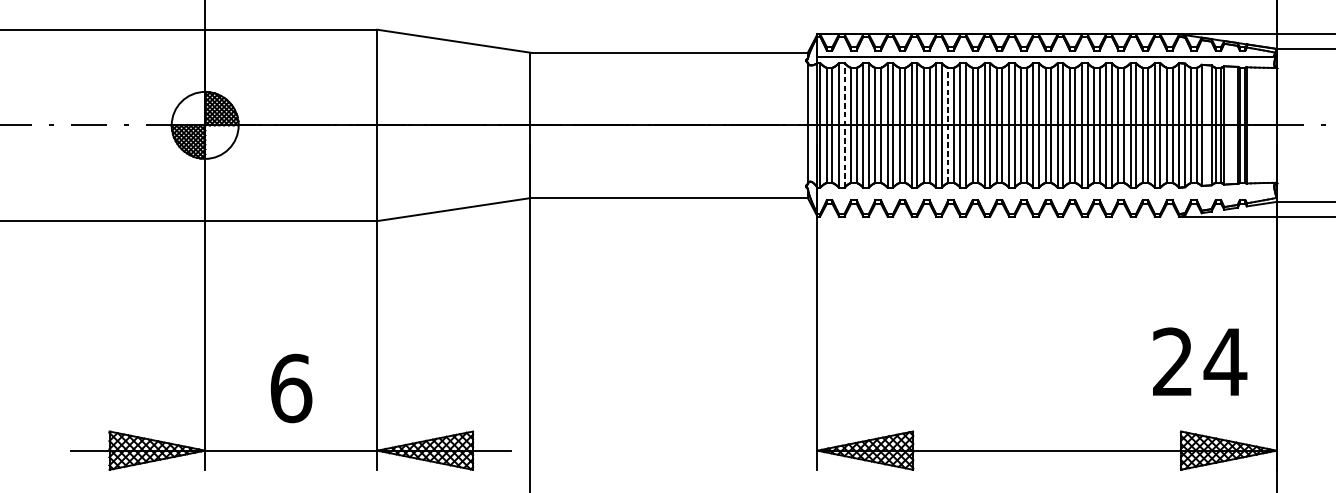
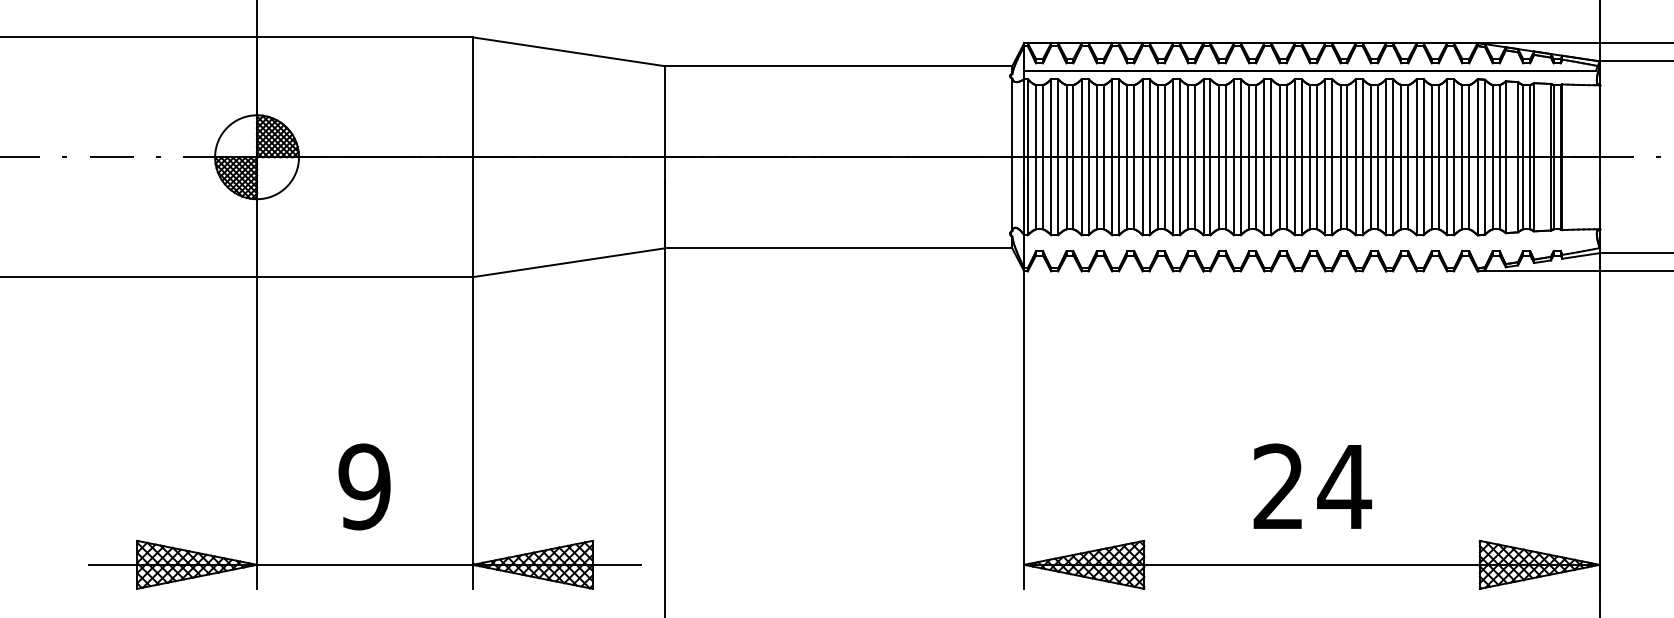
line: (844, 124) -> (1058, 156), dashed -> solid
line: (948, 124) -> (1188, 156), dashed -> solid
text: (1199, 361) -> (1312, 485), moved
text: (290, 388) -> (364, 486), 6 -> 9

